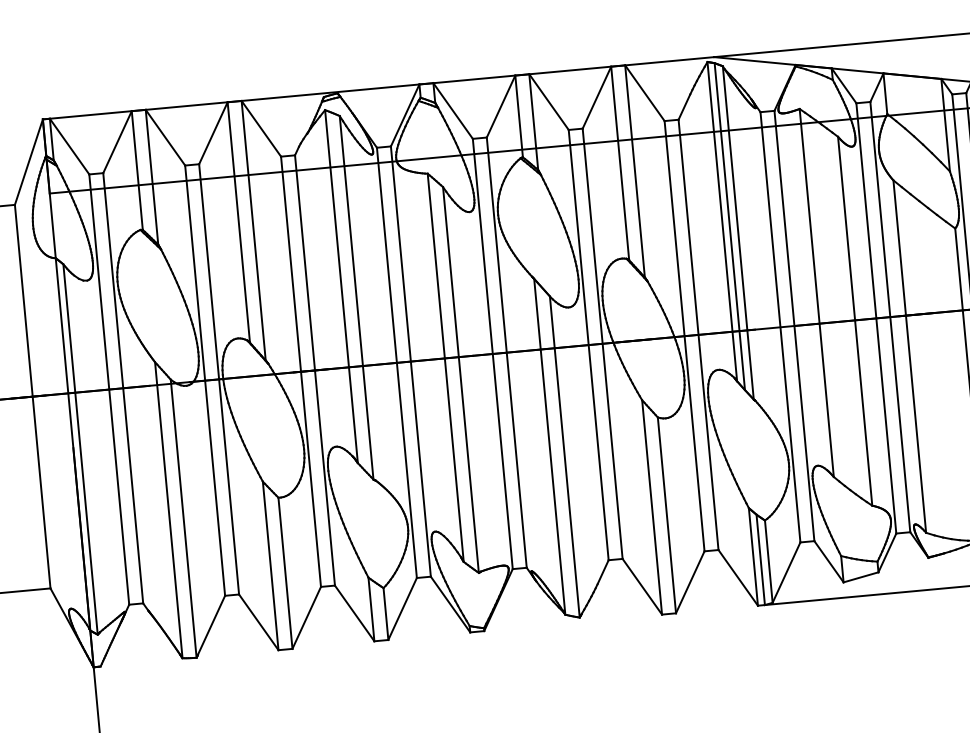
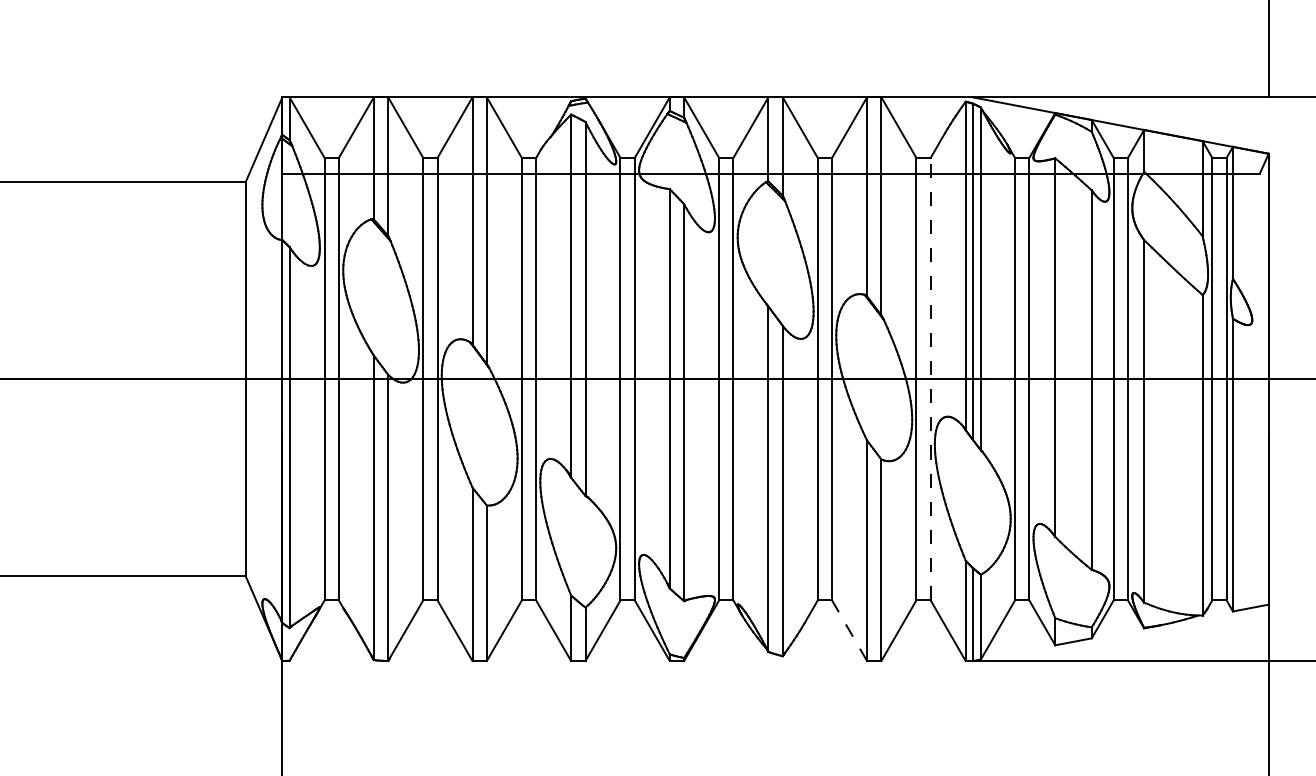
line: (698, 334) -> (930, 378), solid -> dashed
line: (642, 586) -> (849, 630), solid -> dashed

